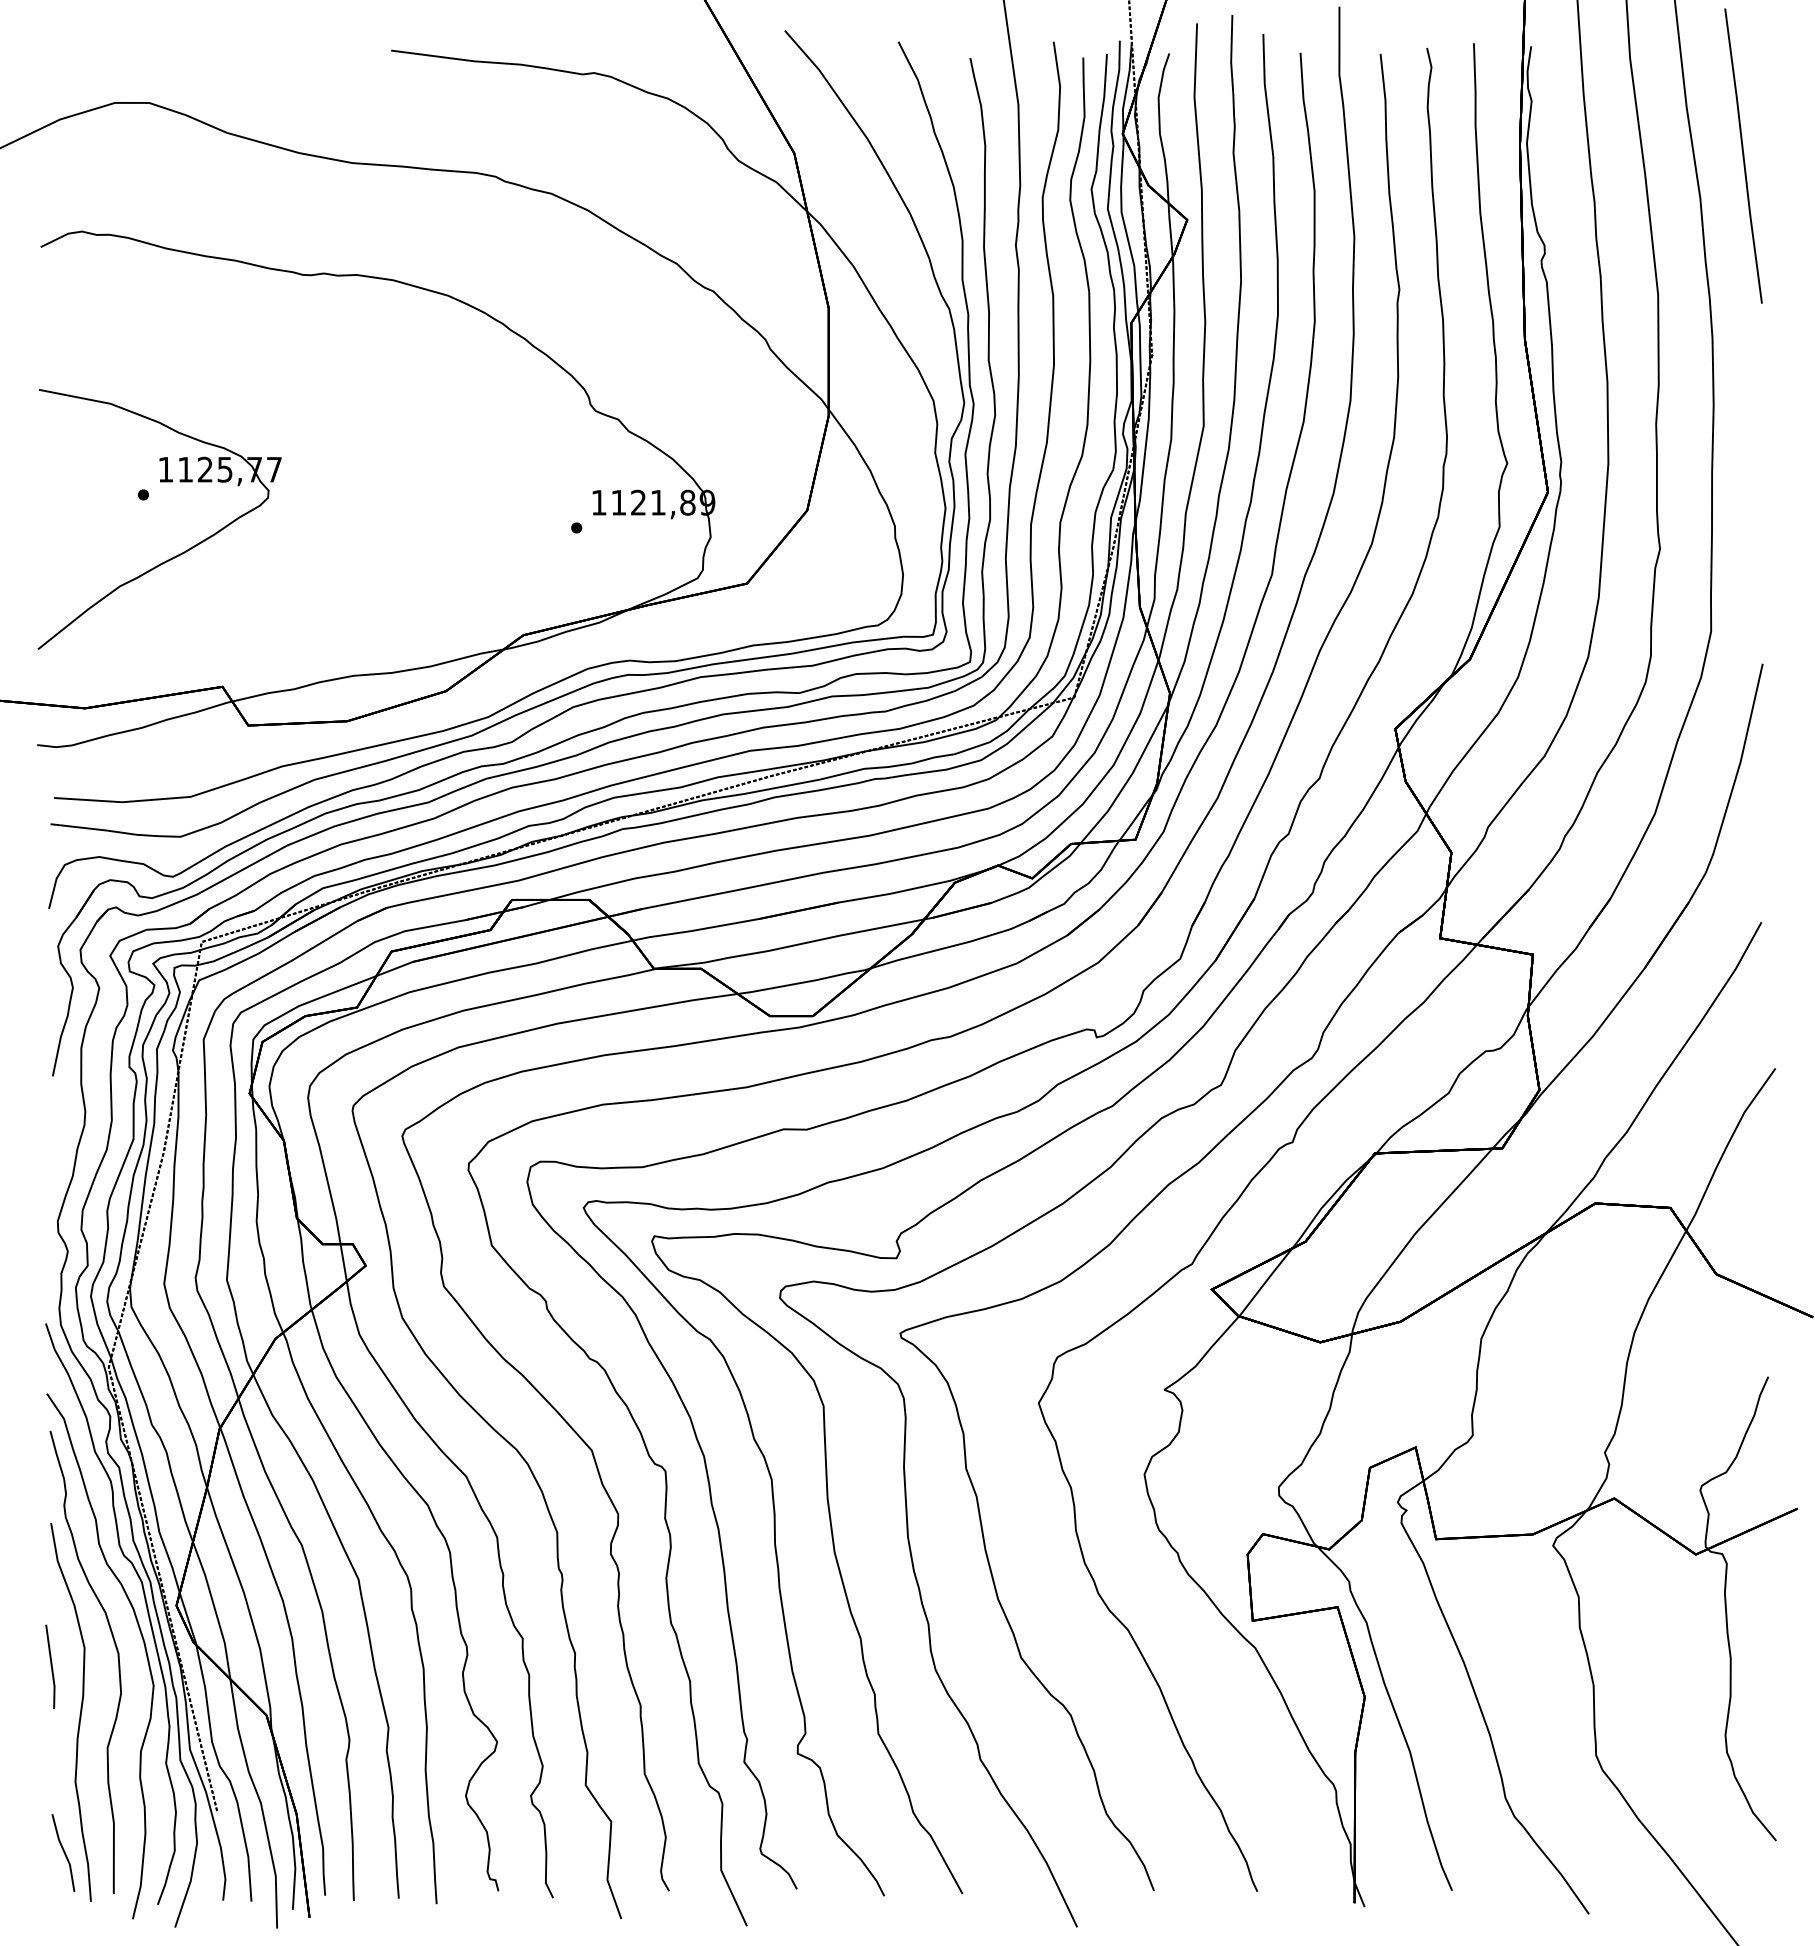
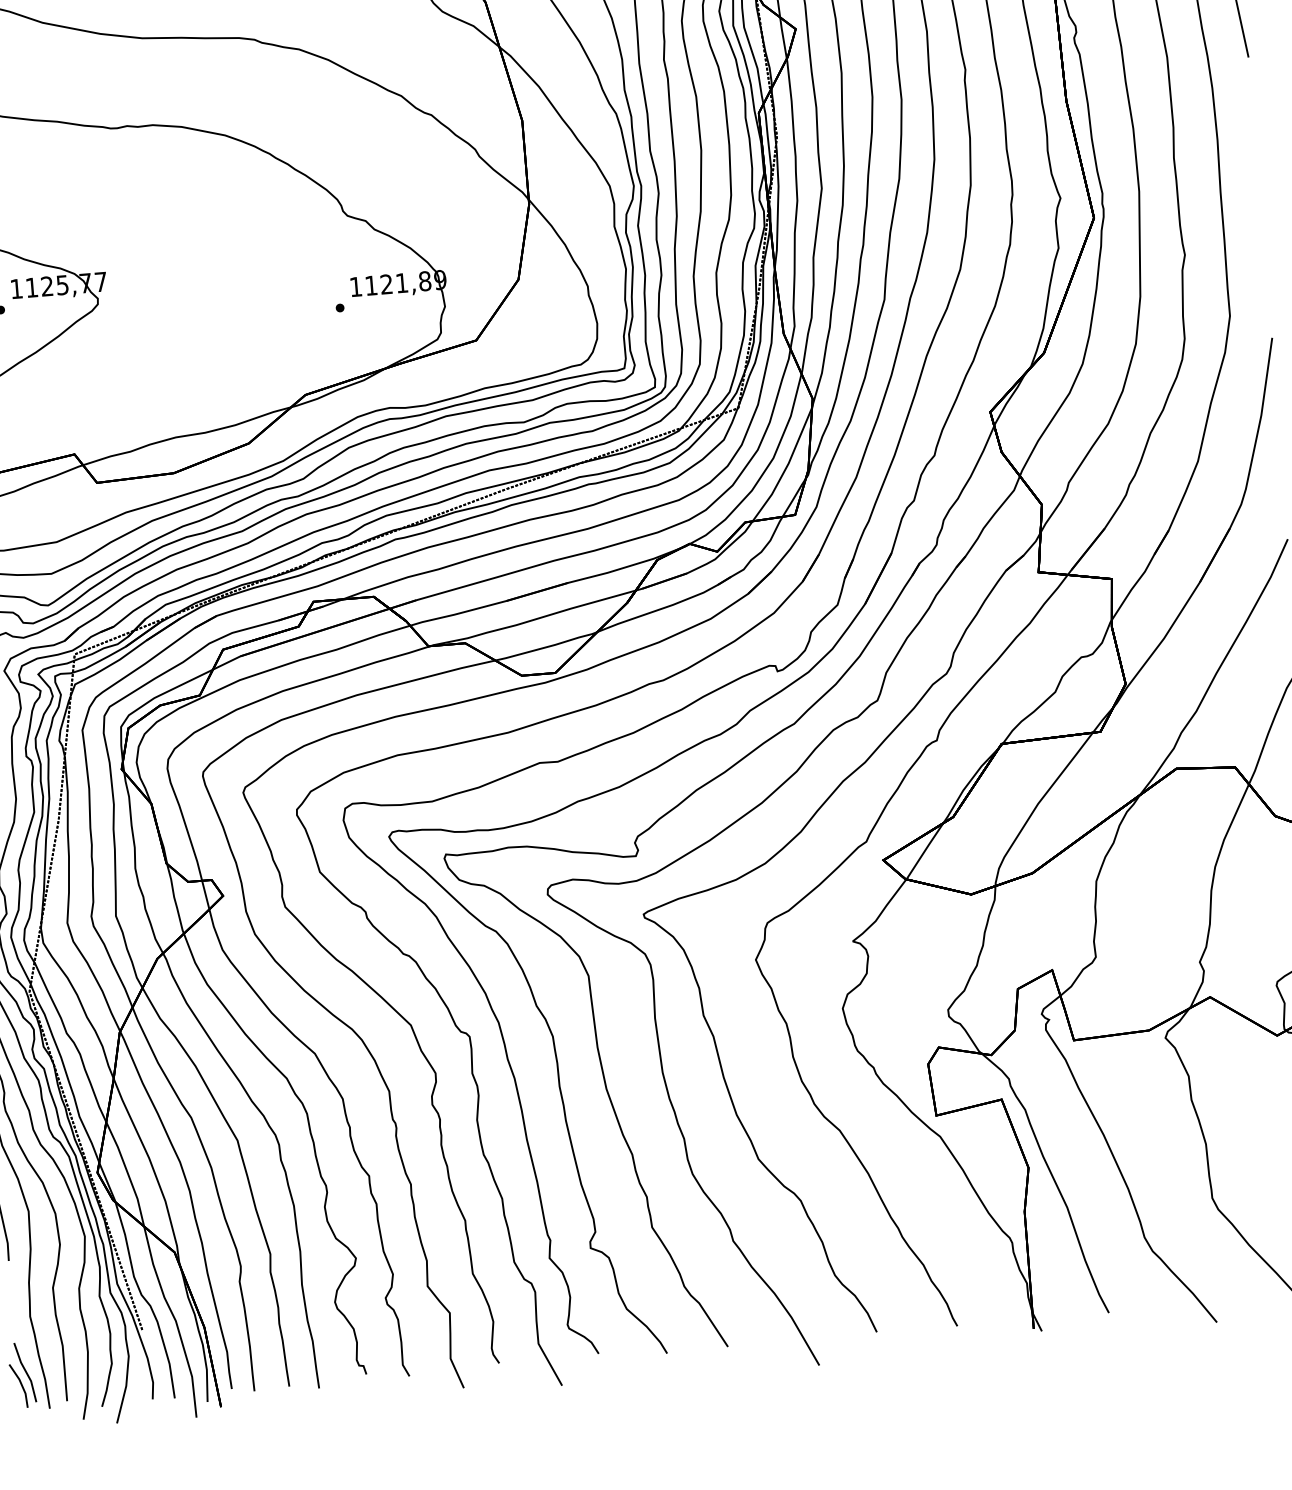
line: (56, 1868) -> (20, 1385), added

